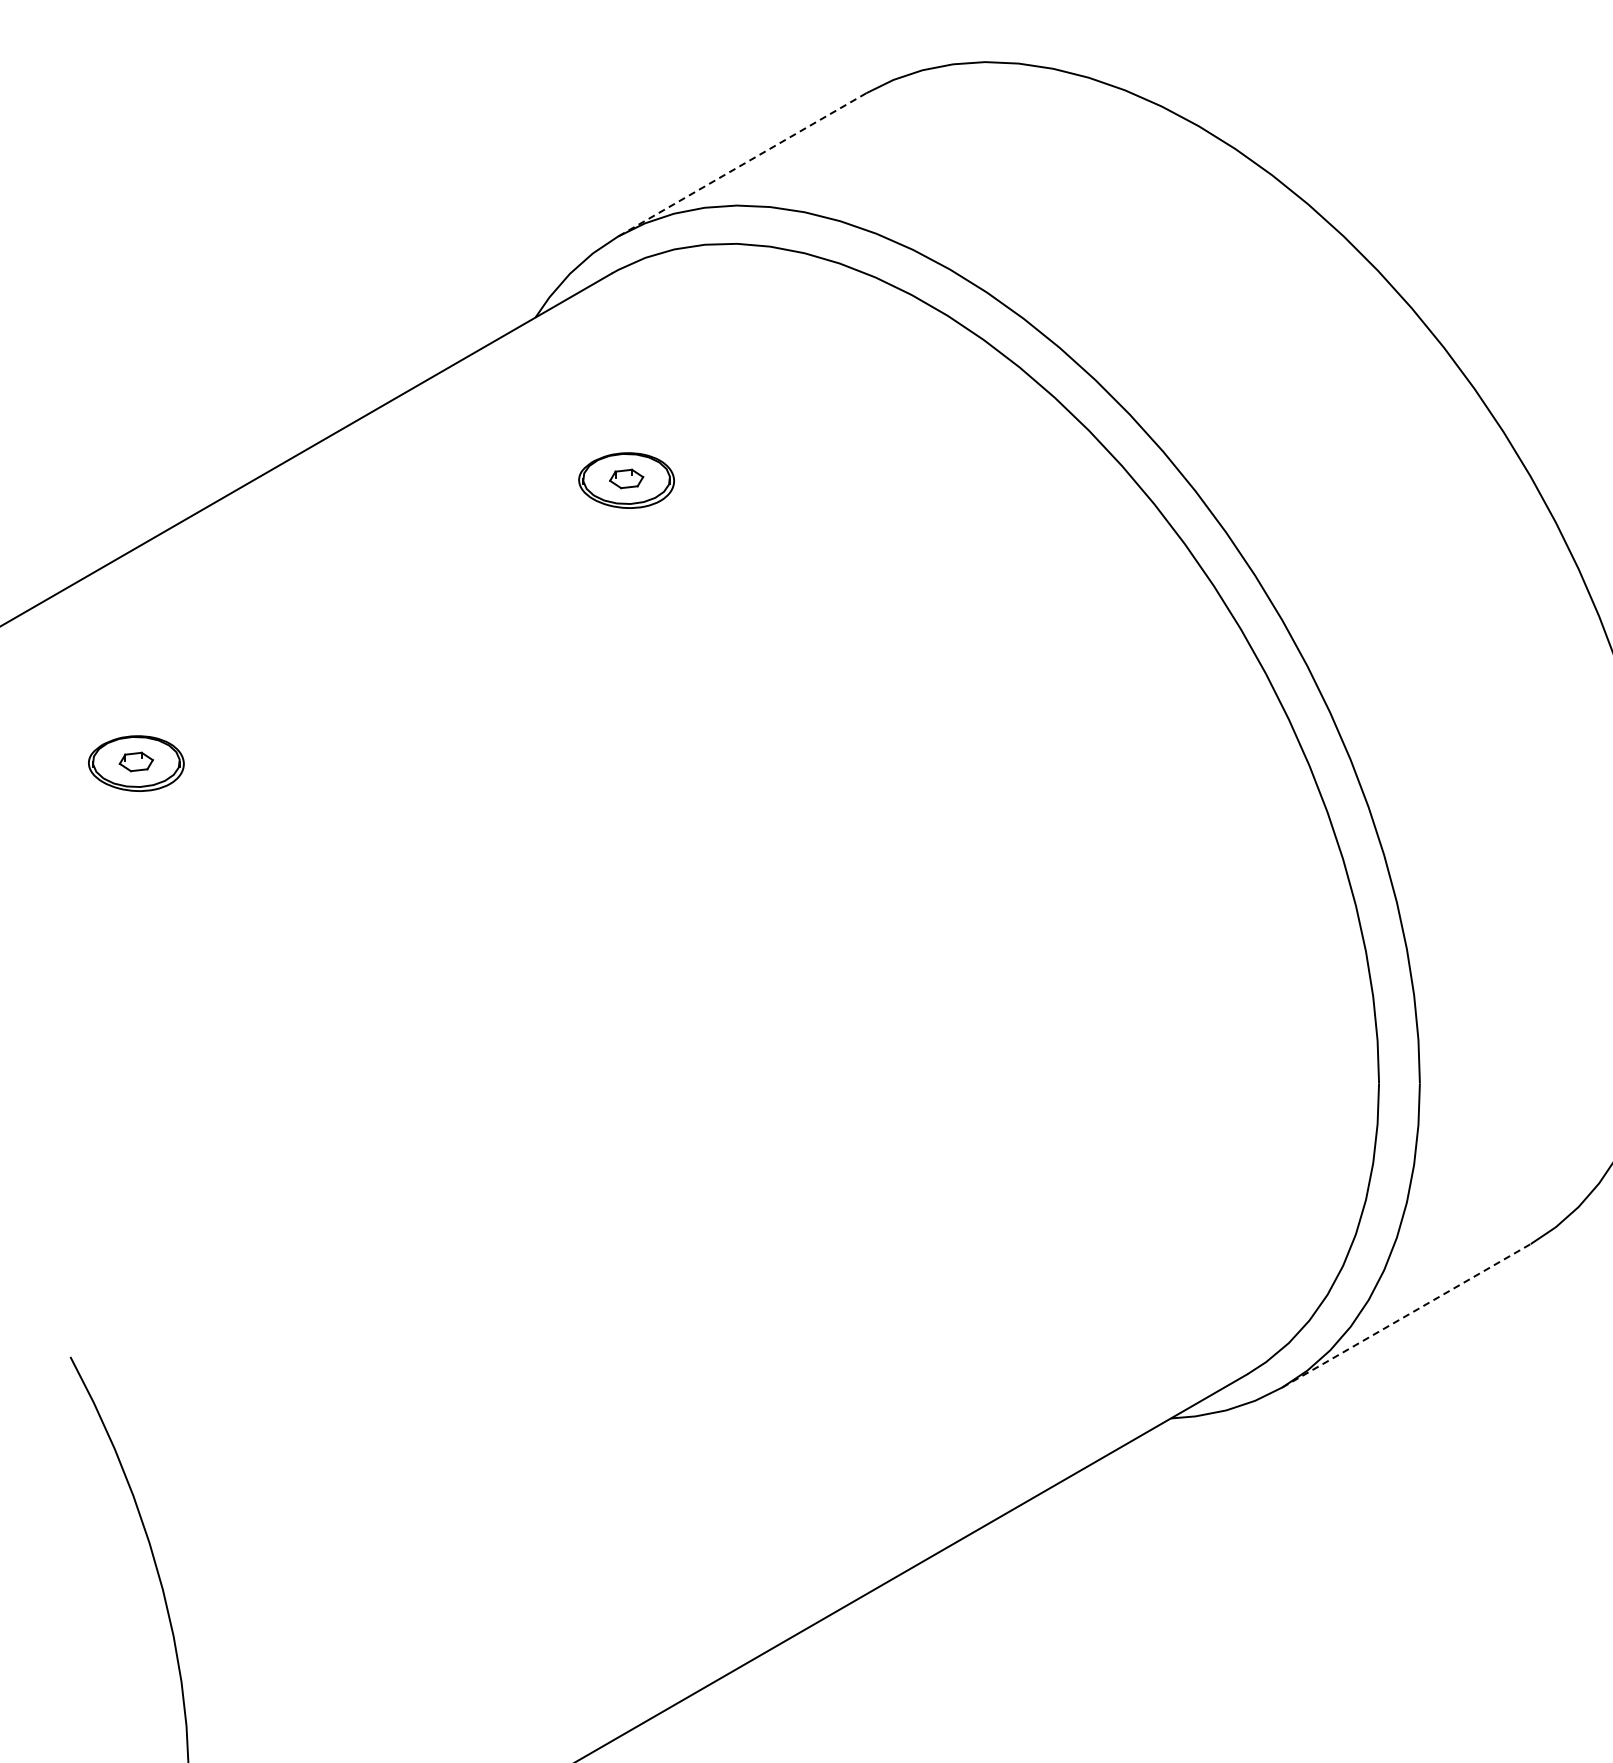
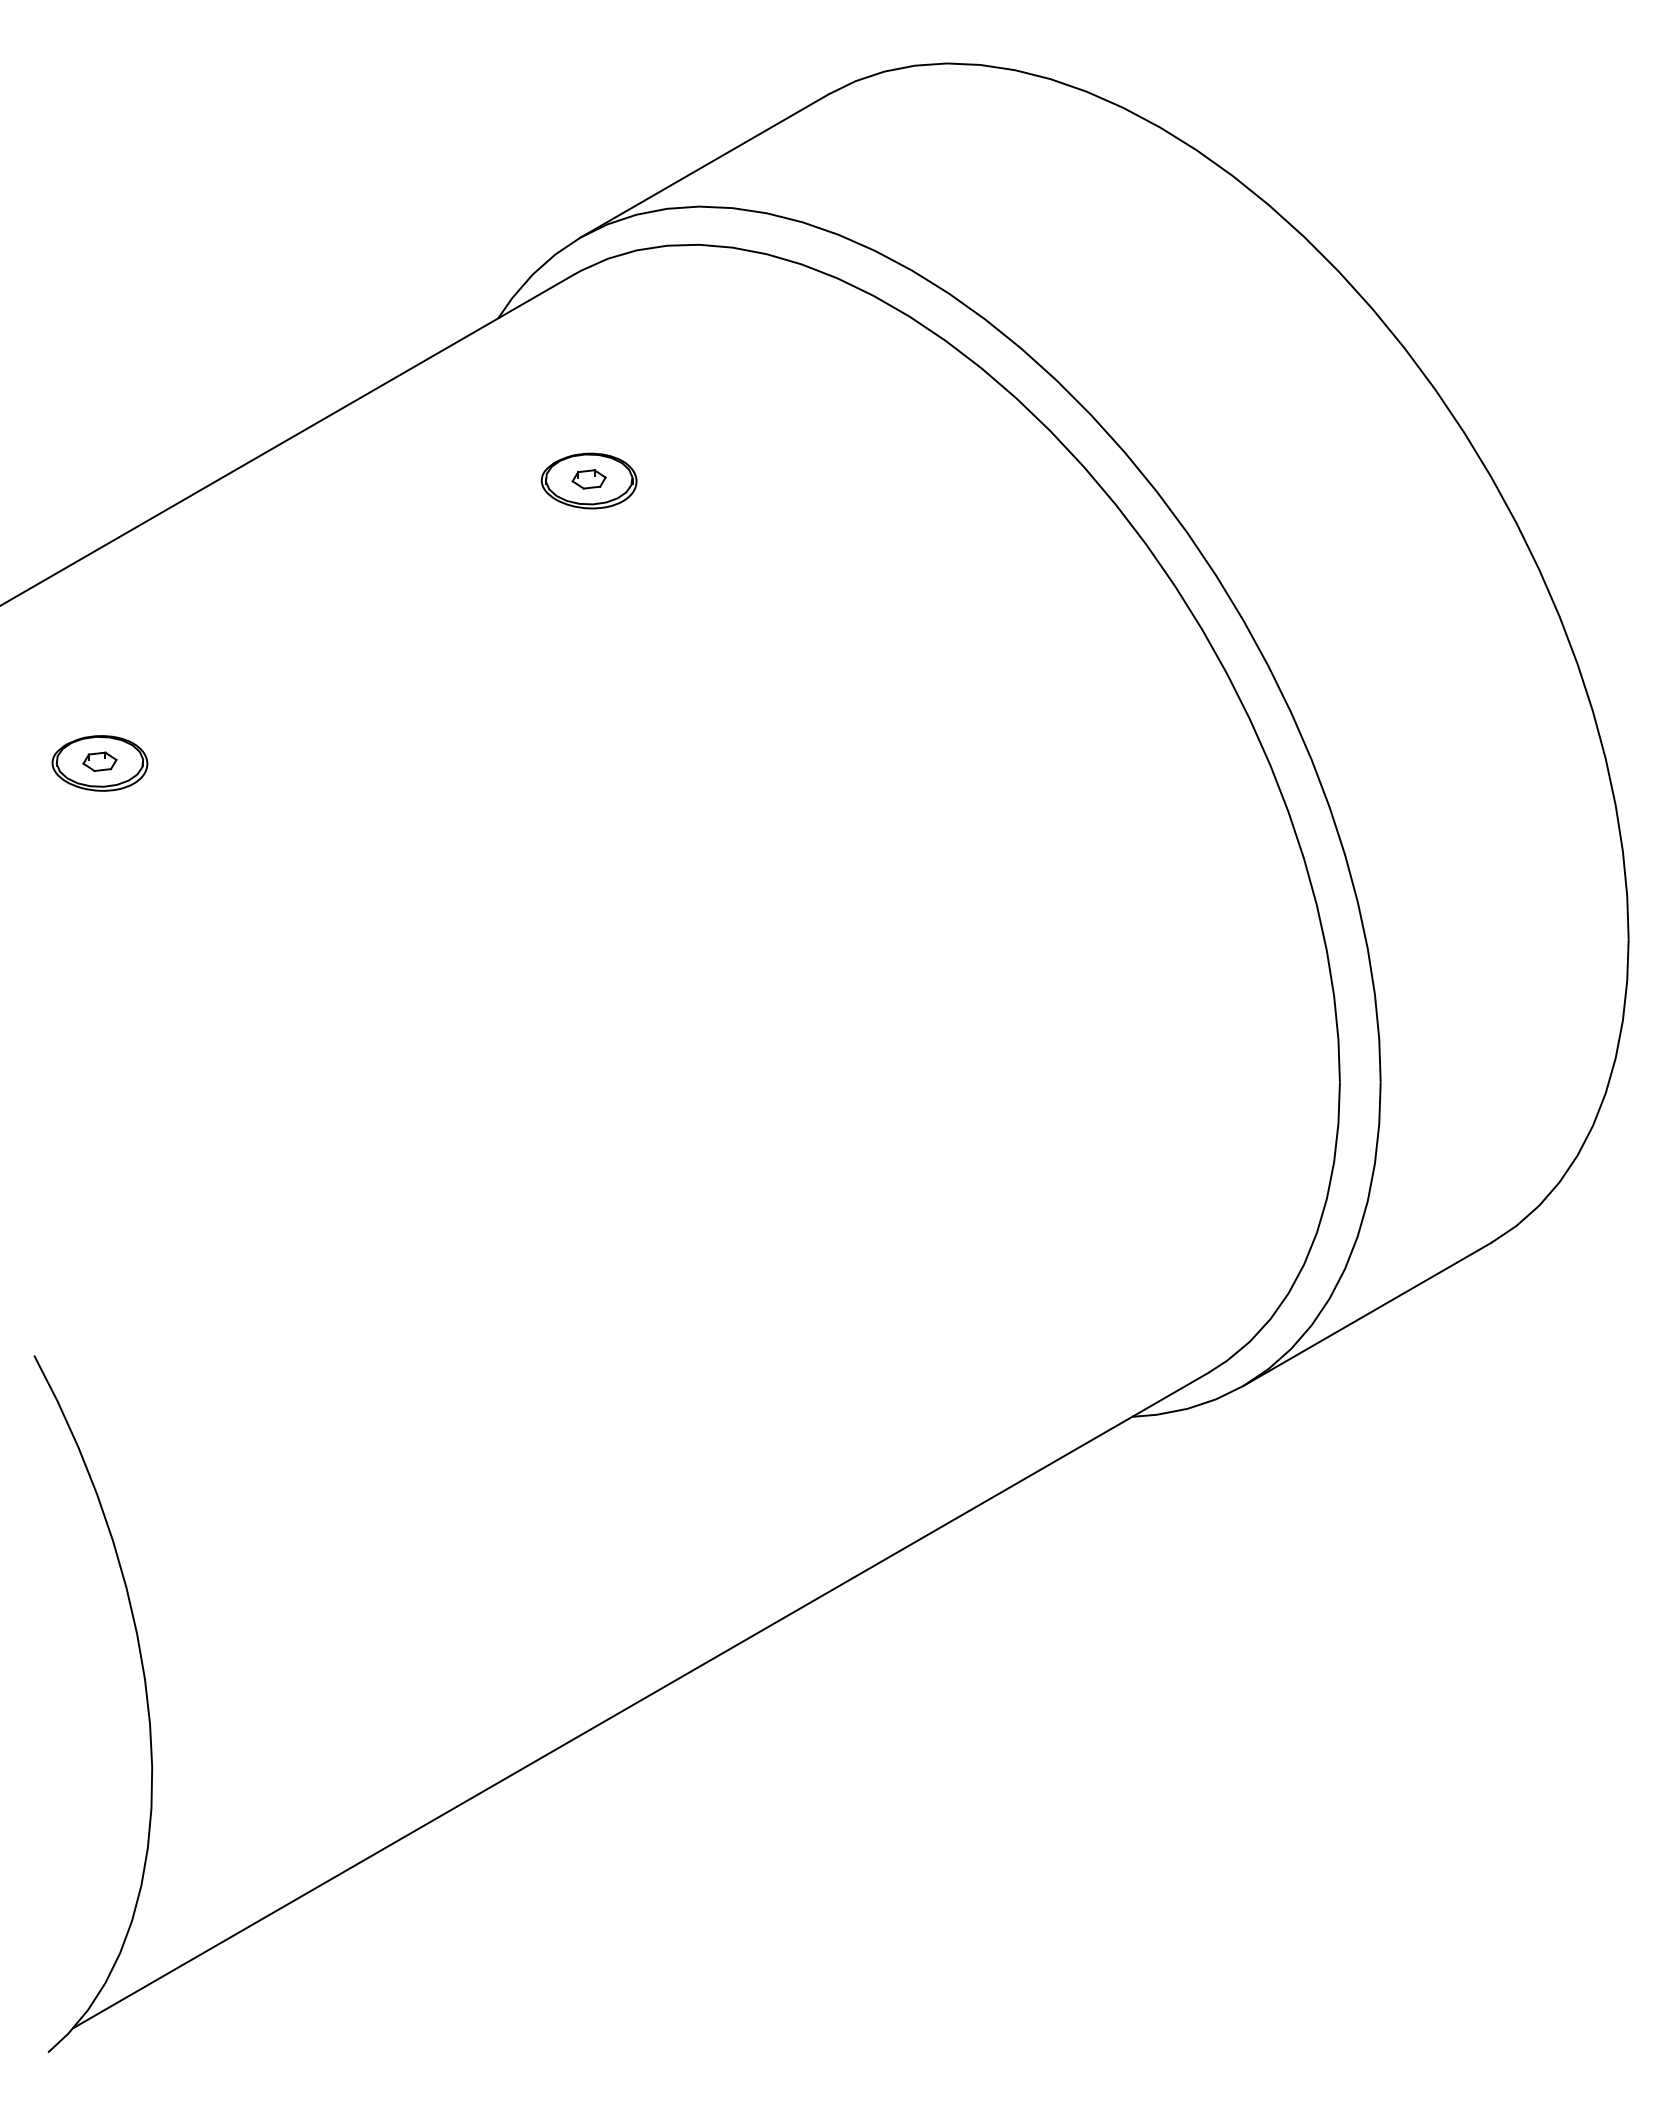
line: (741, 165) -> (703, 166), dashed -> solid
line: (1406, 1315) -> (1367, 1314), dashed -> solid

